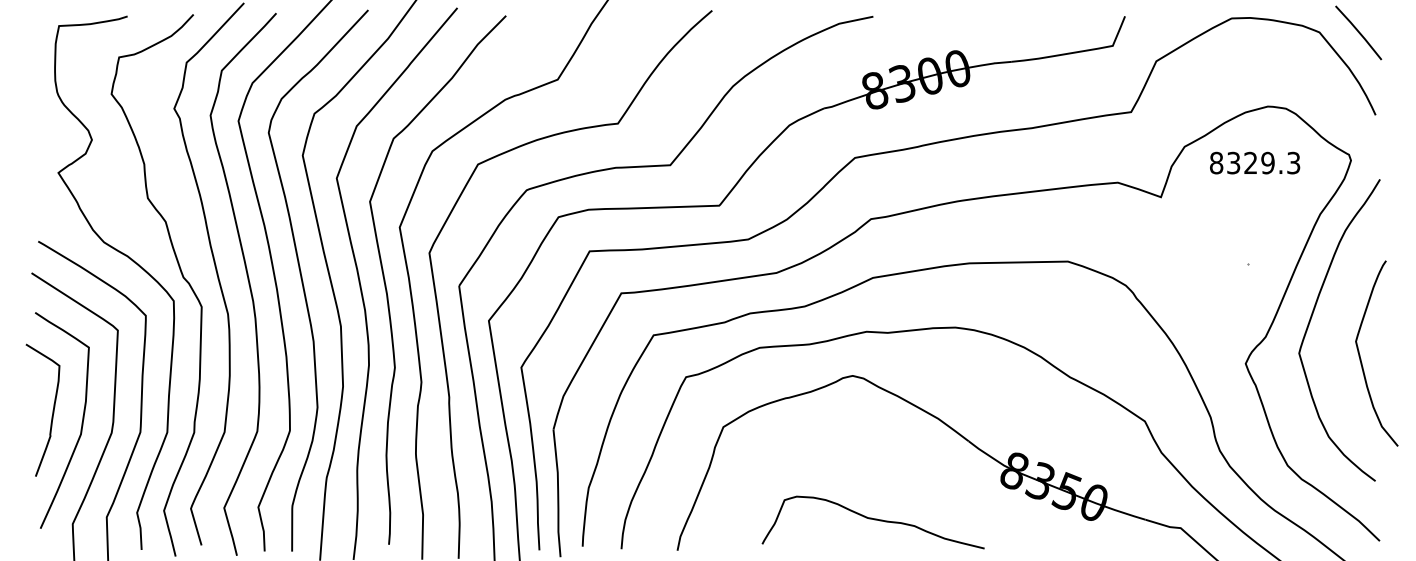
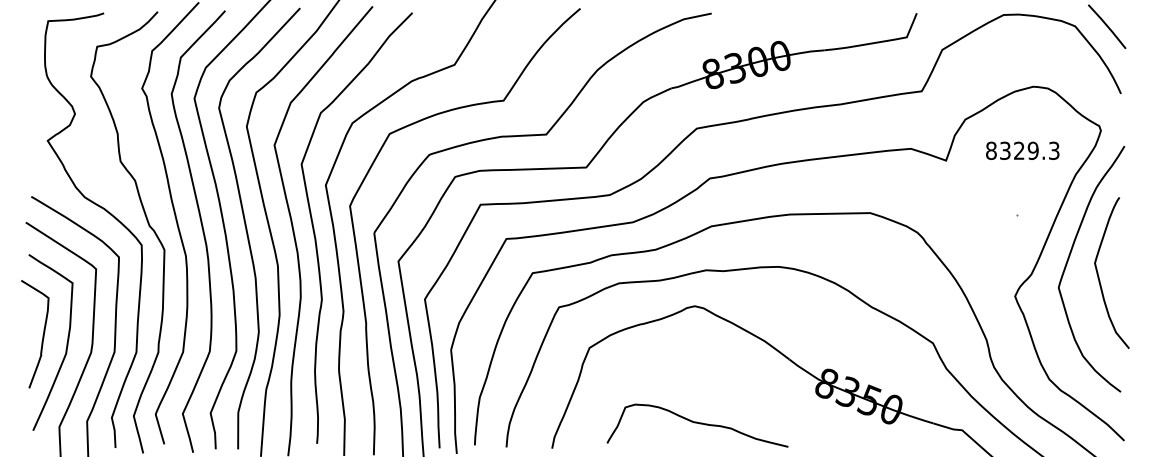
text: (1254, 162) -> (1022, 150), moved
curve: (1361, 357) -> (1099, 276), moved
curve: (873, 519) -> (697, 423), moved

